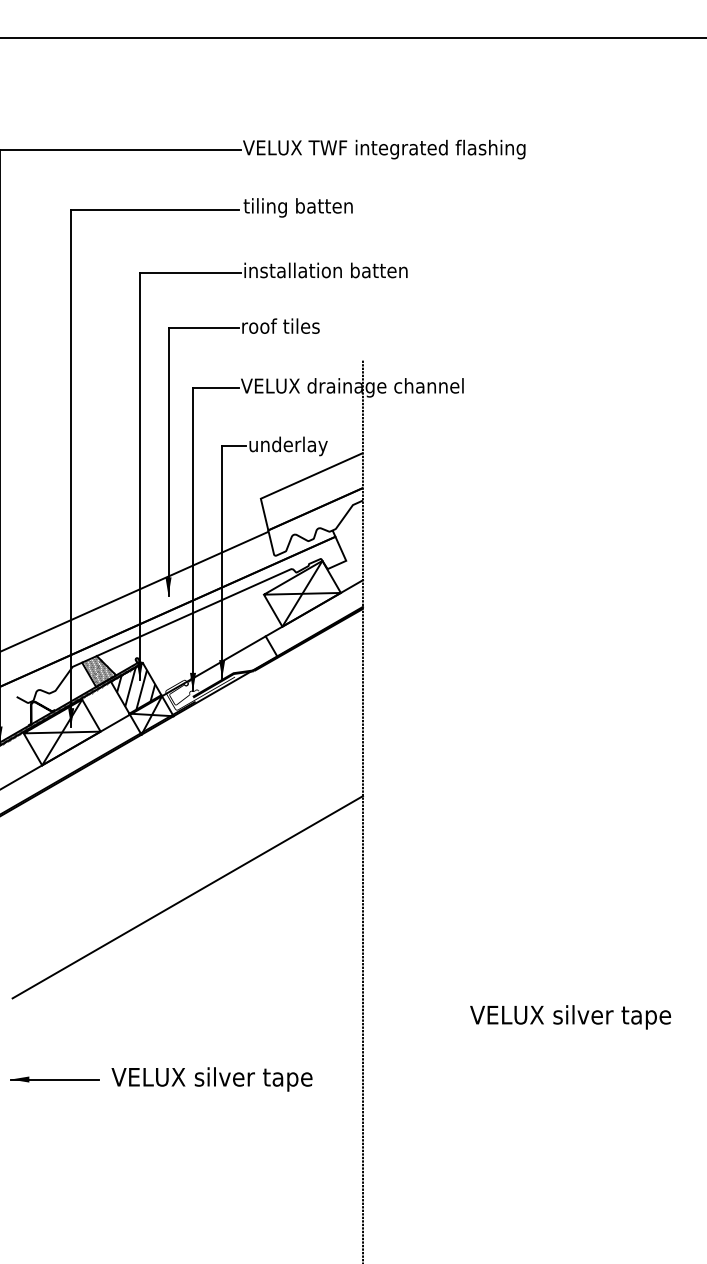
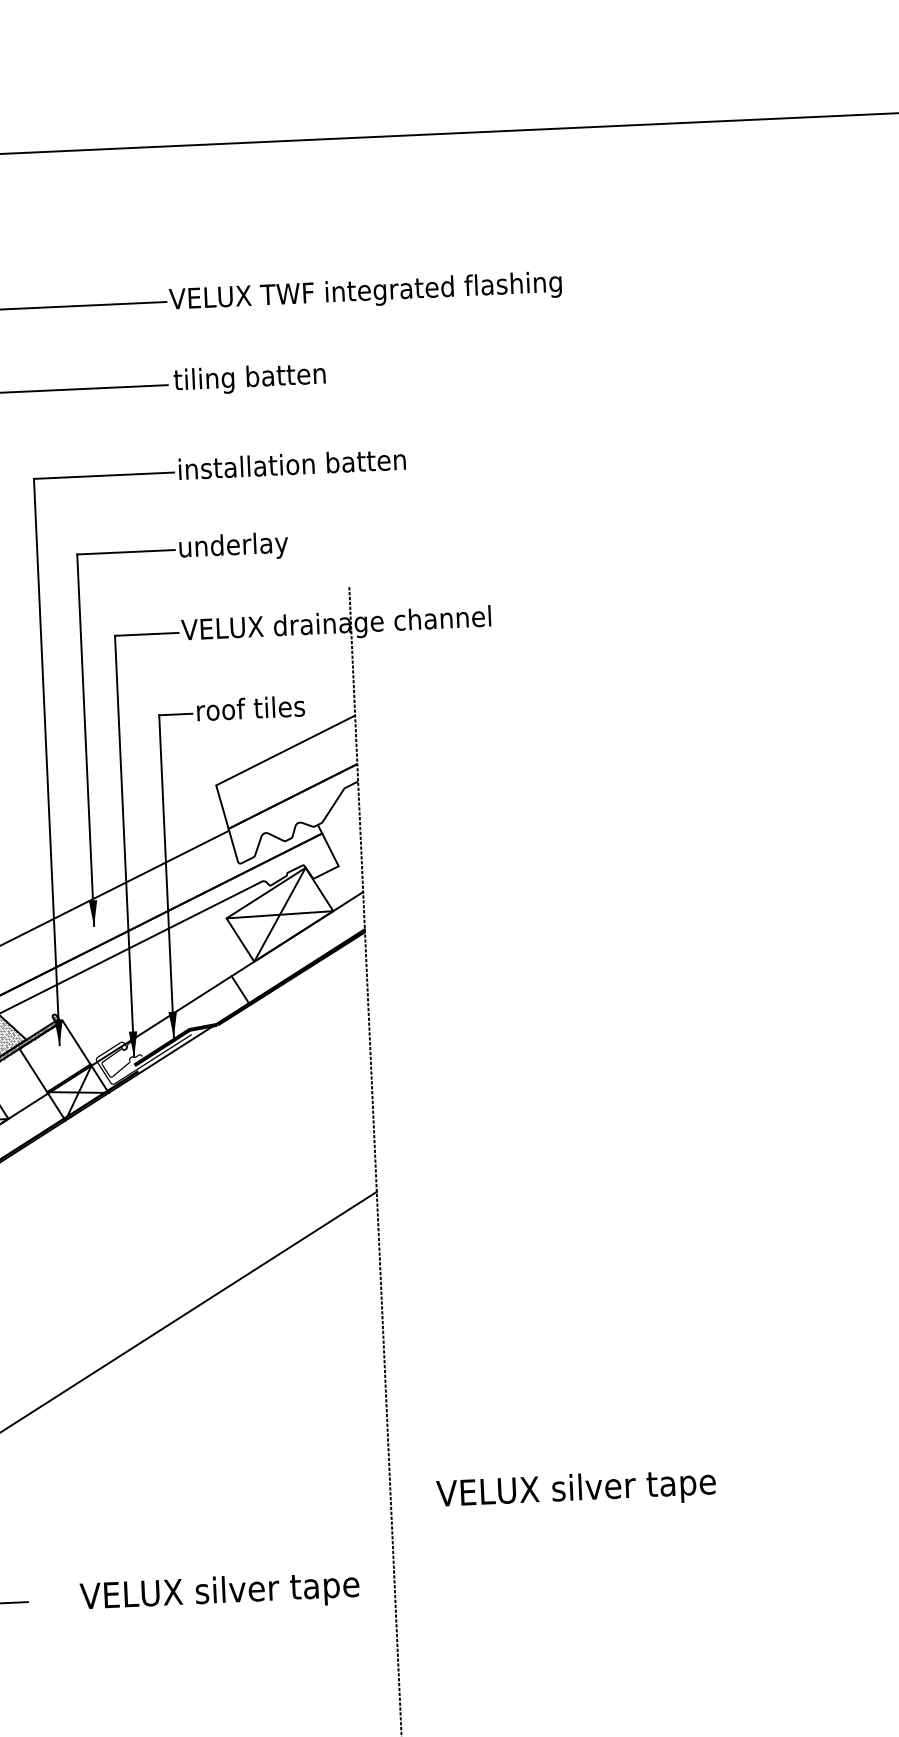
text: (281, 327) -> (234, 546), roof tiles -> underlay
text: (288, 446) -> (251, 711), underlay -> roof tiles
hatch: (136, 688) -> (55, 1056), removed
text: (570, 1017) -> (576, 1490), moved
text: (211, 1079) -> (219, 1593), moved

